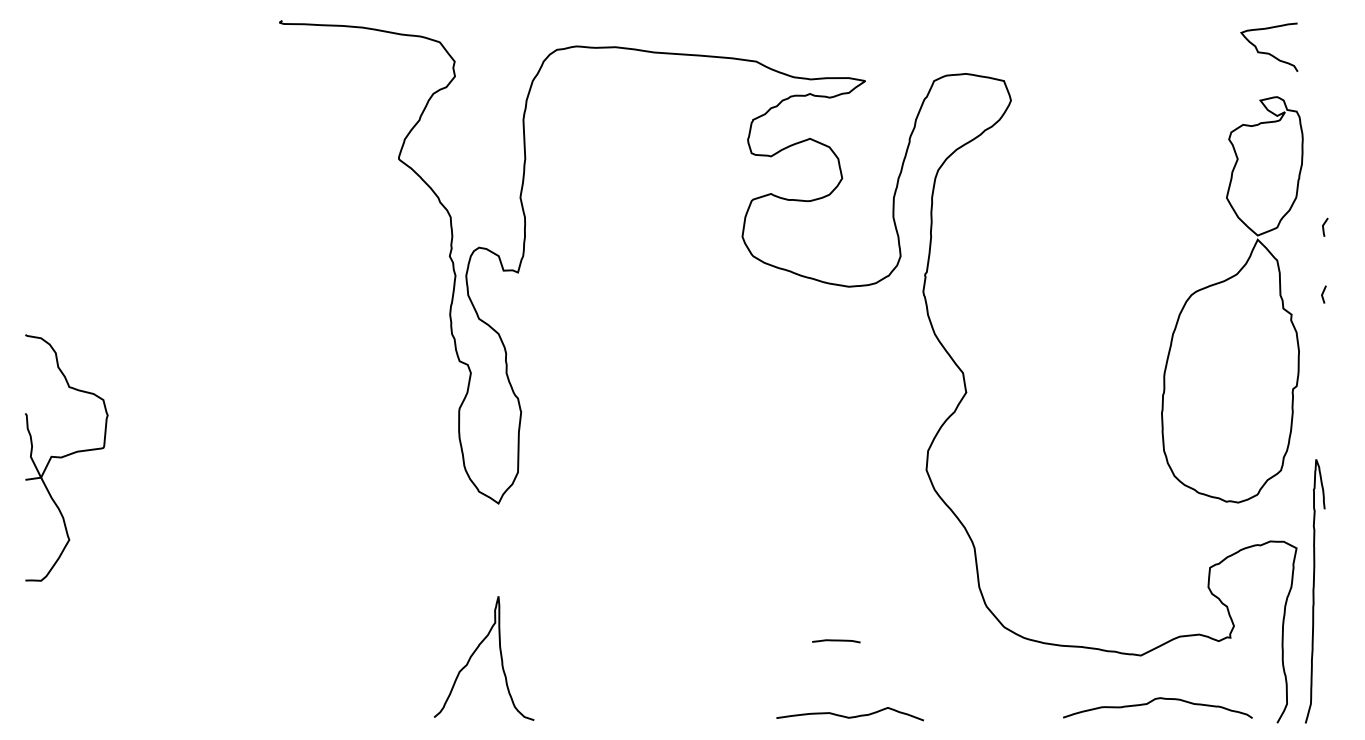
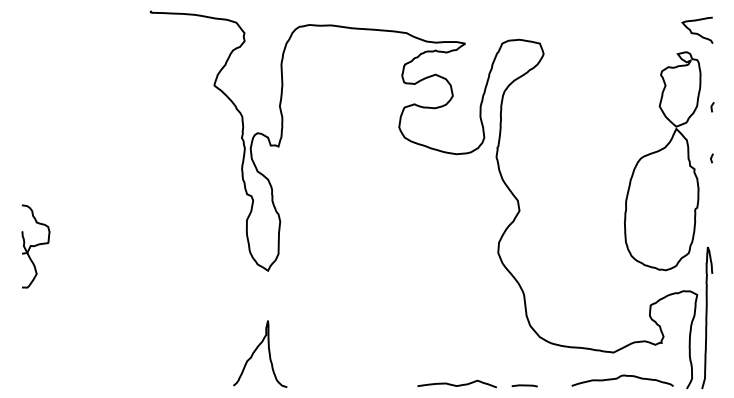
curve: (1267, 51) -> (696, 32), moved
line: (1324, 227) -> (712, 107), moved
part: (66, 458) -> (35, 246), size x0.62
line: (835, 640) -> (524, 385), moved

